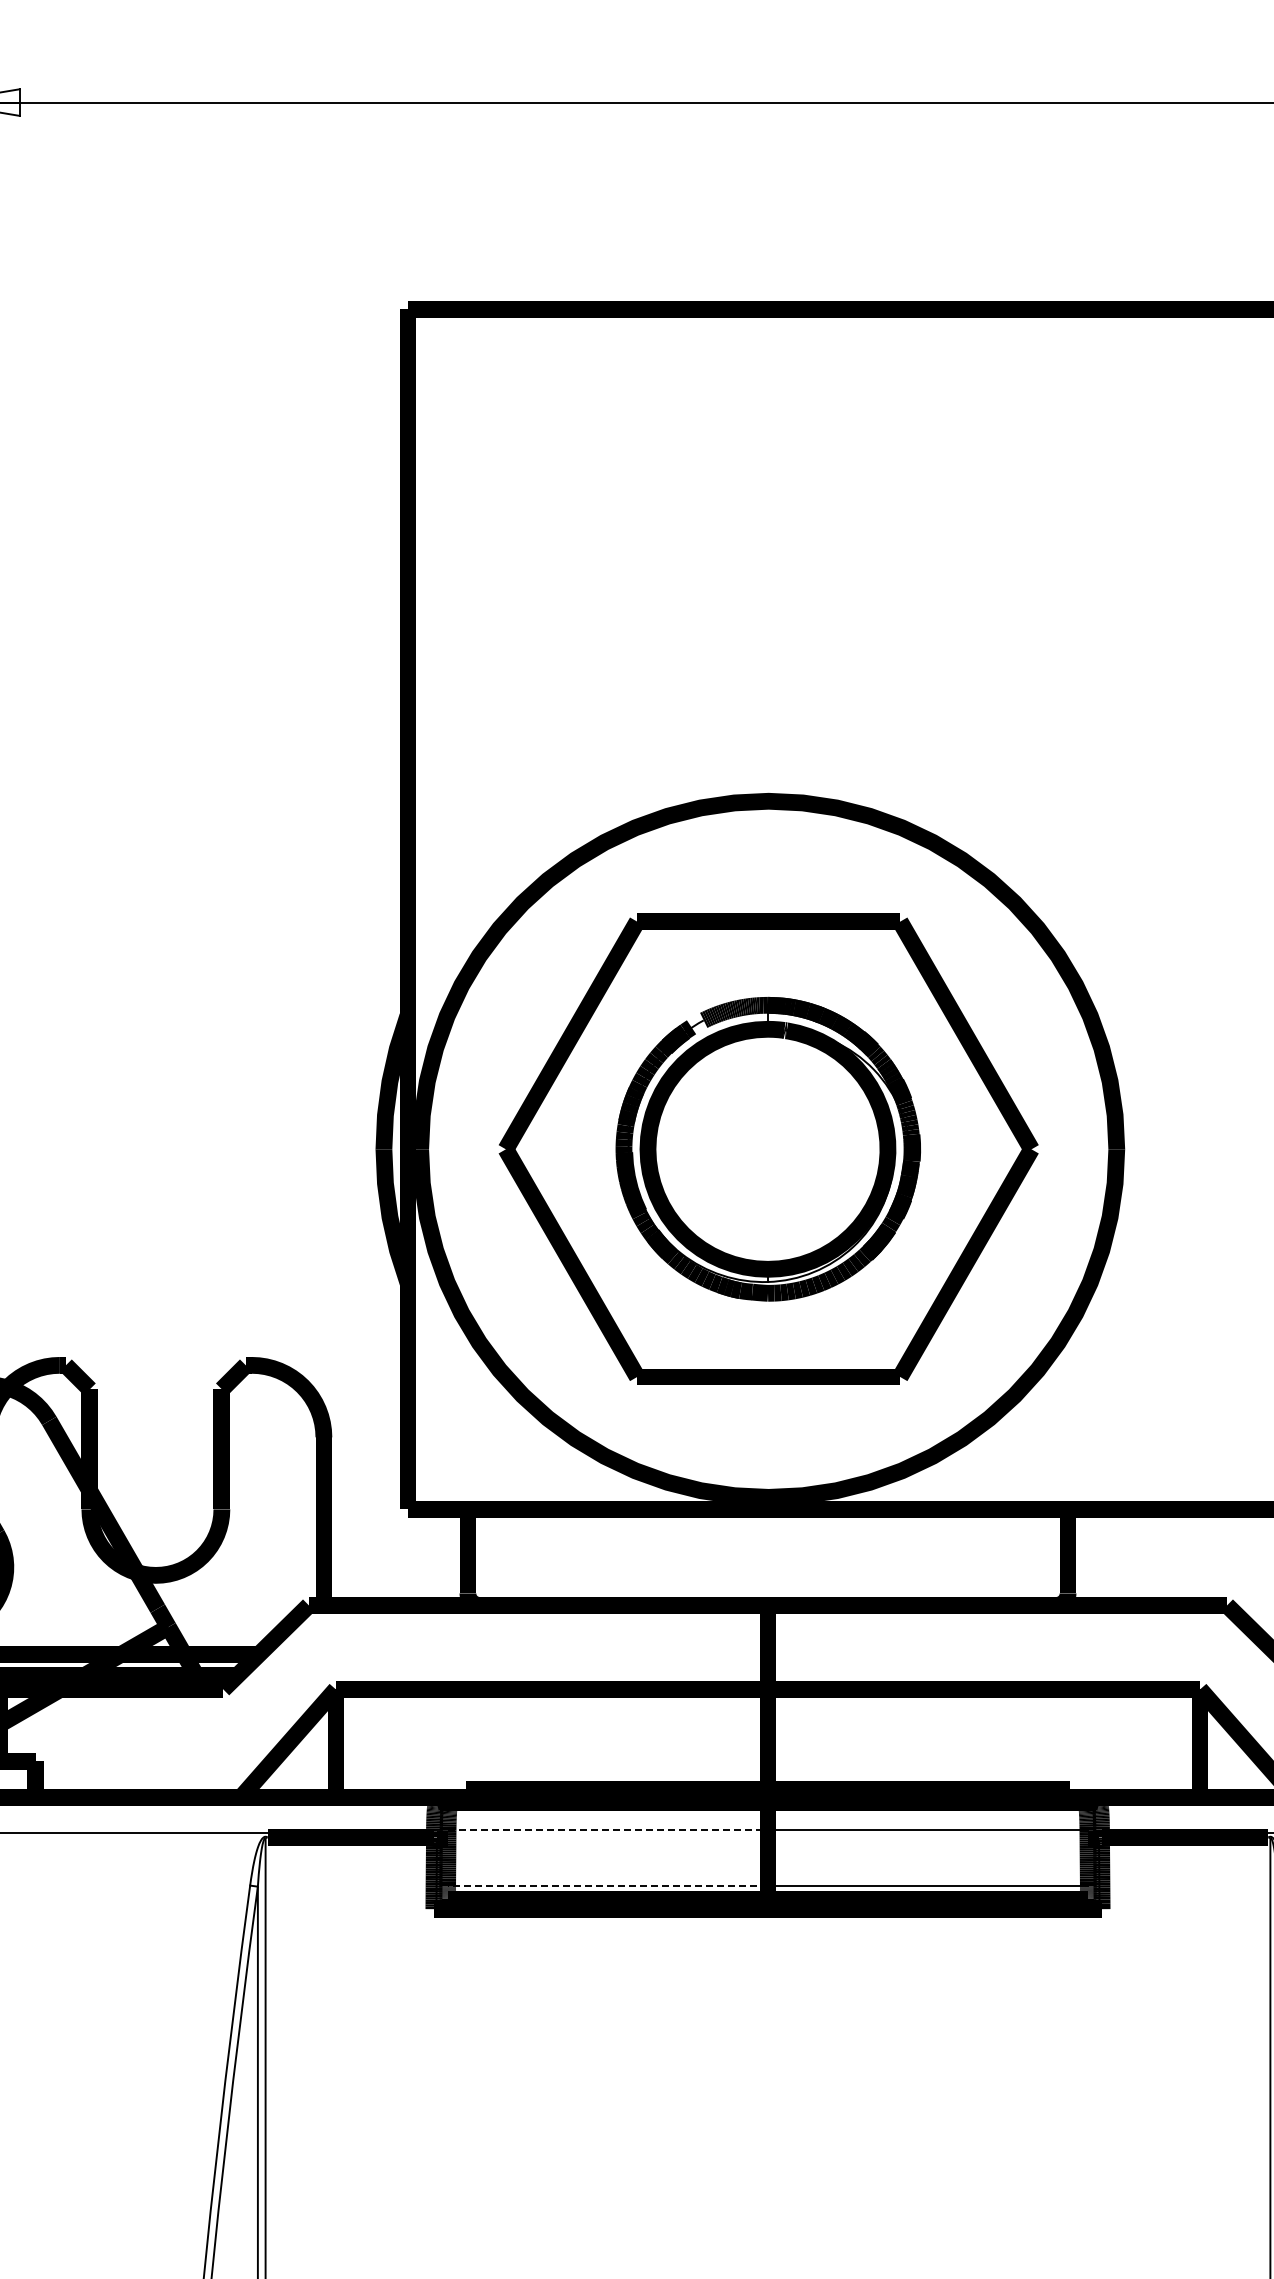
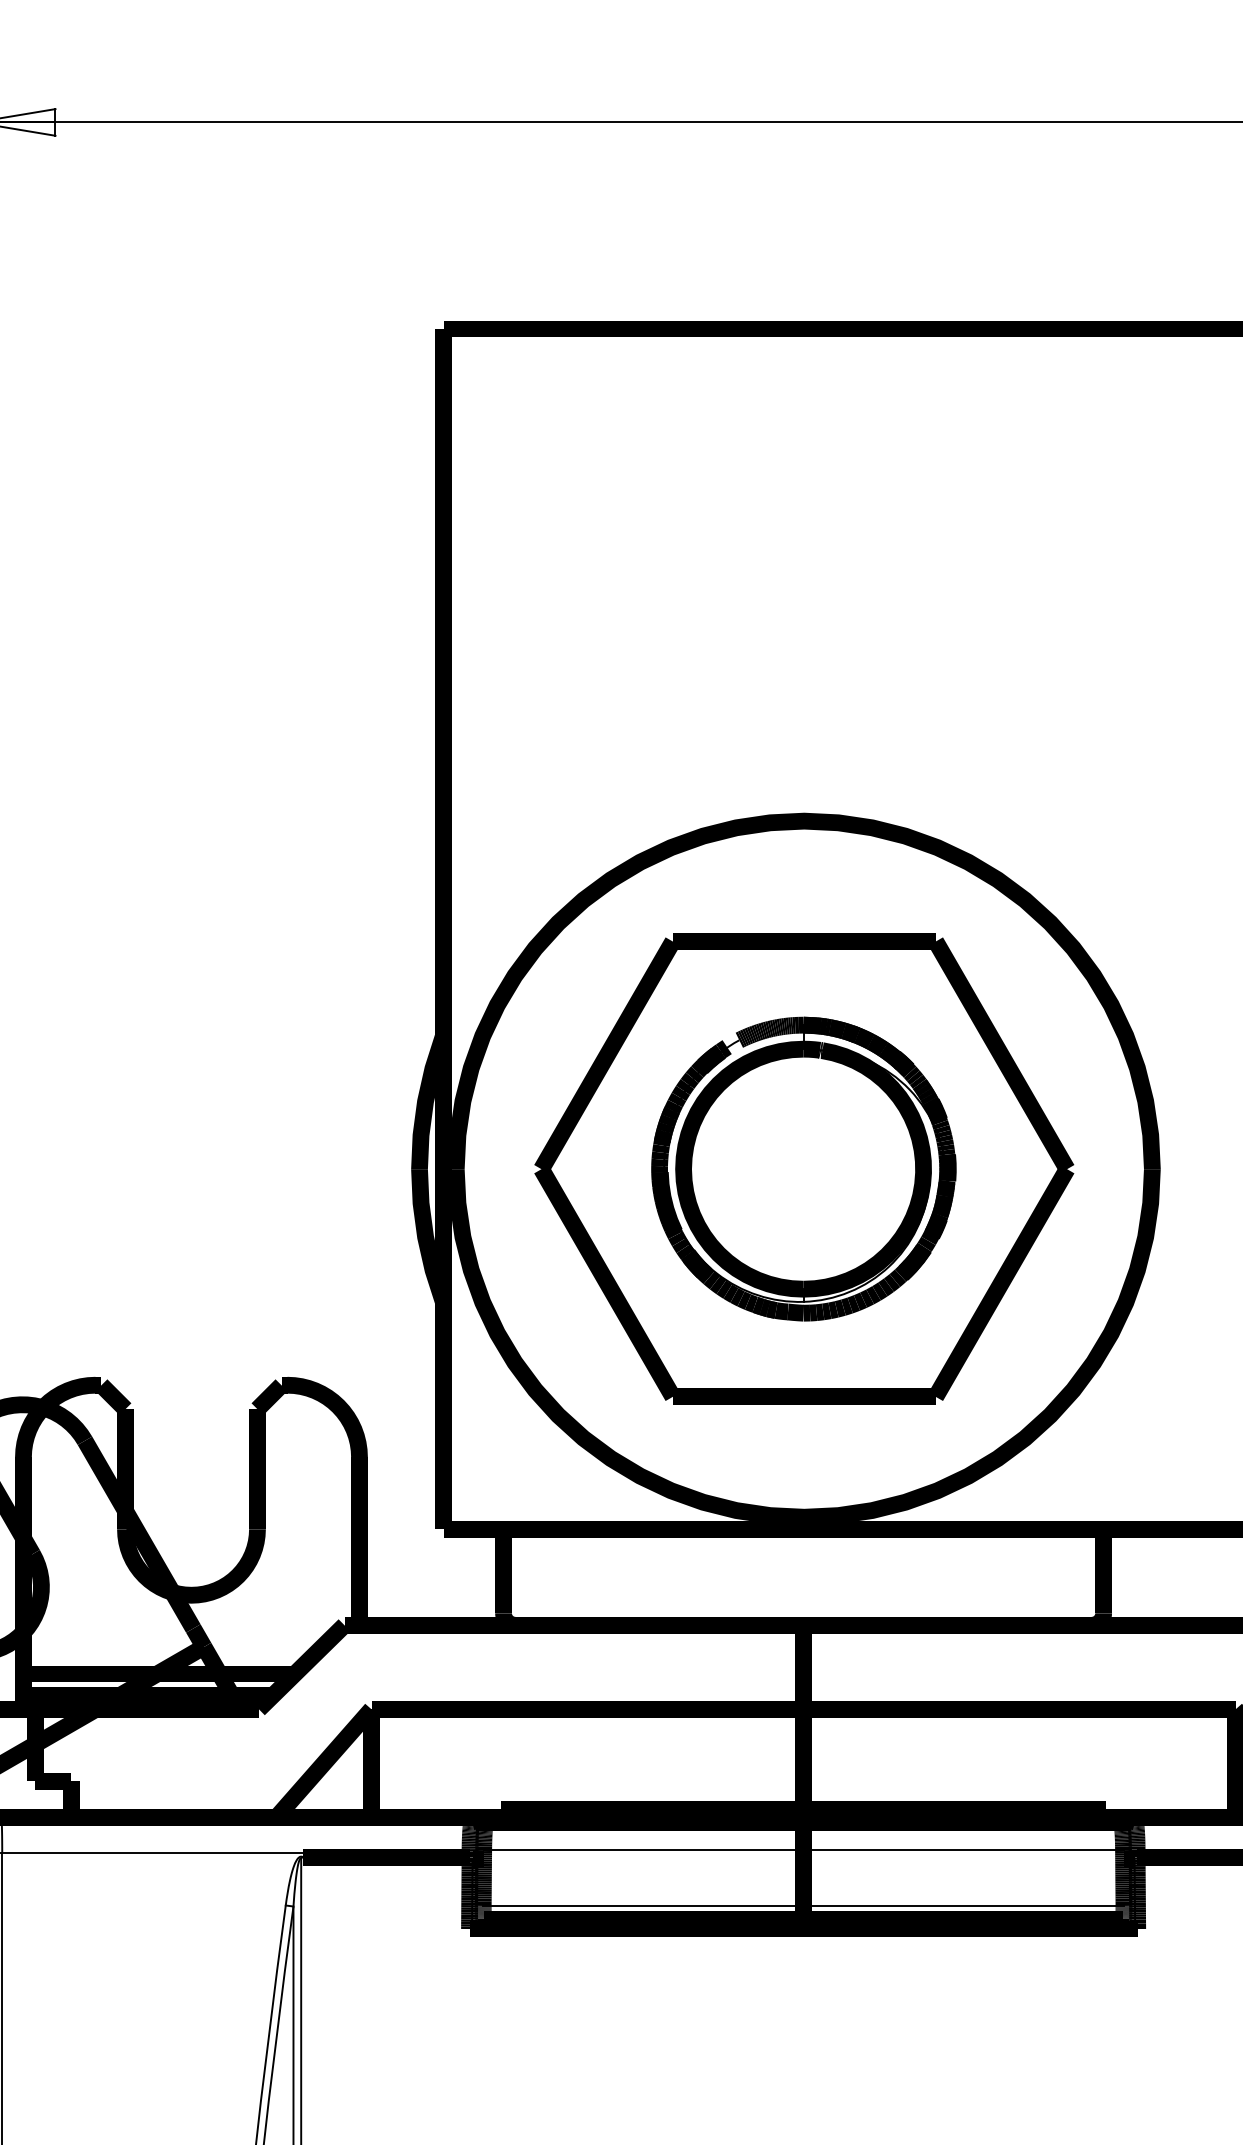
line: (608, 1830) -> (644, 1850), dashed -> solid
line: (607, 1886) -> (643, 1906), dashed -> solid

